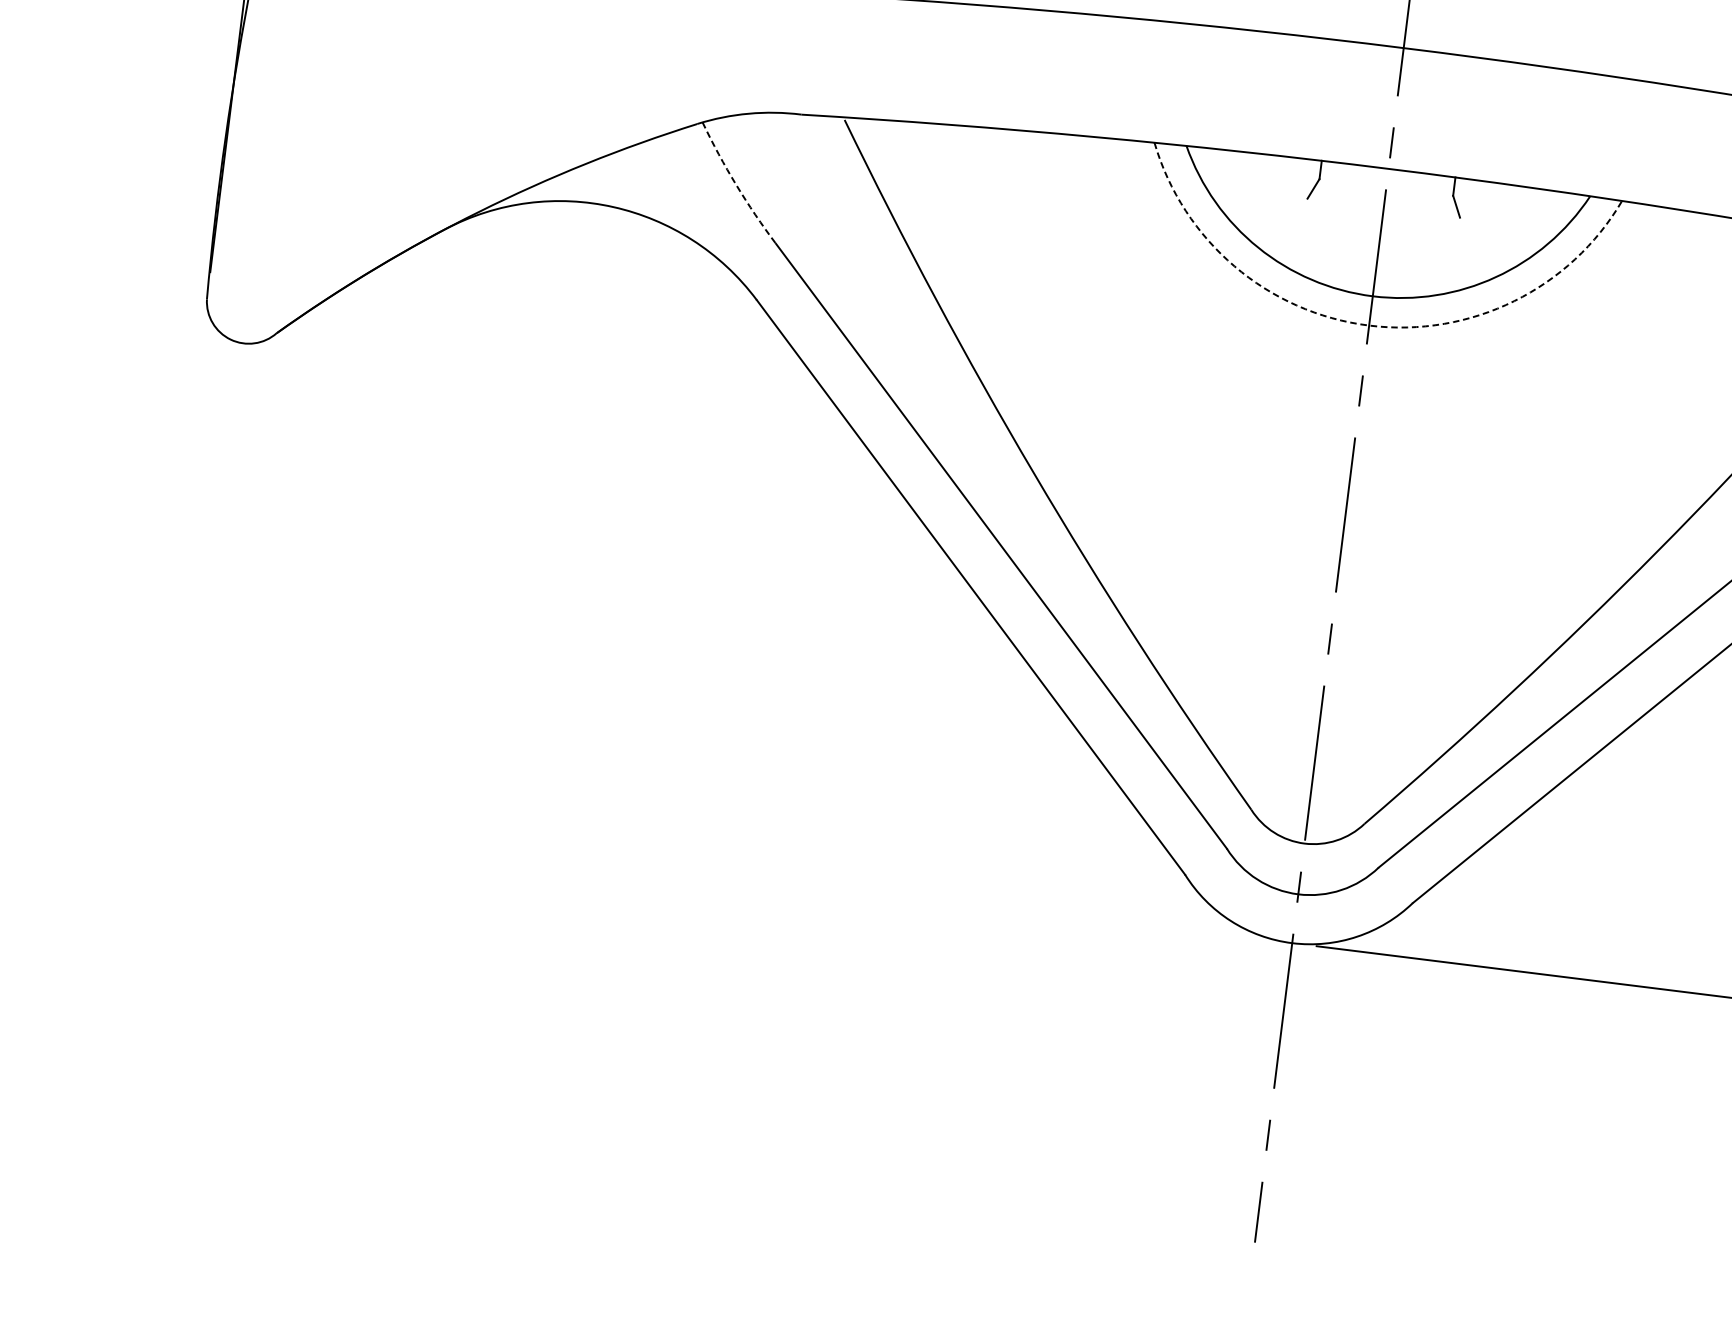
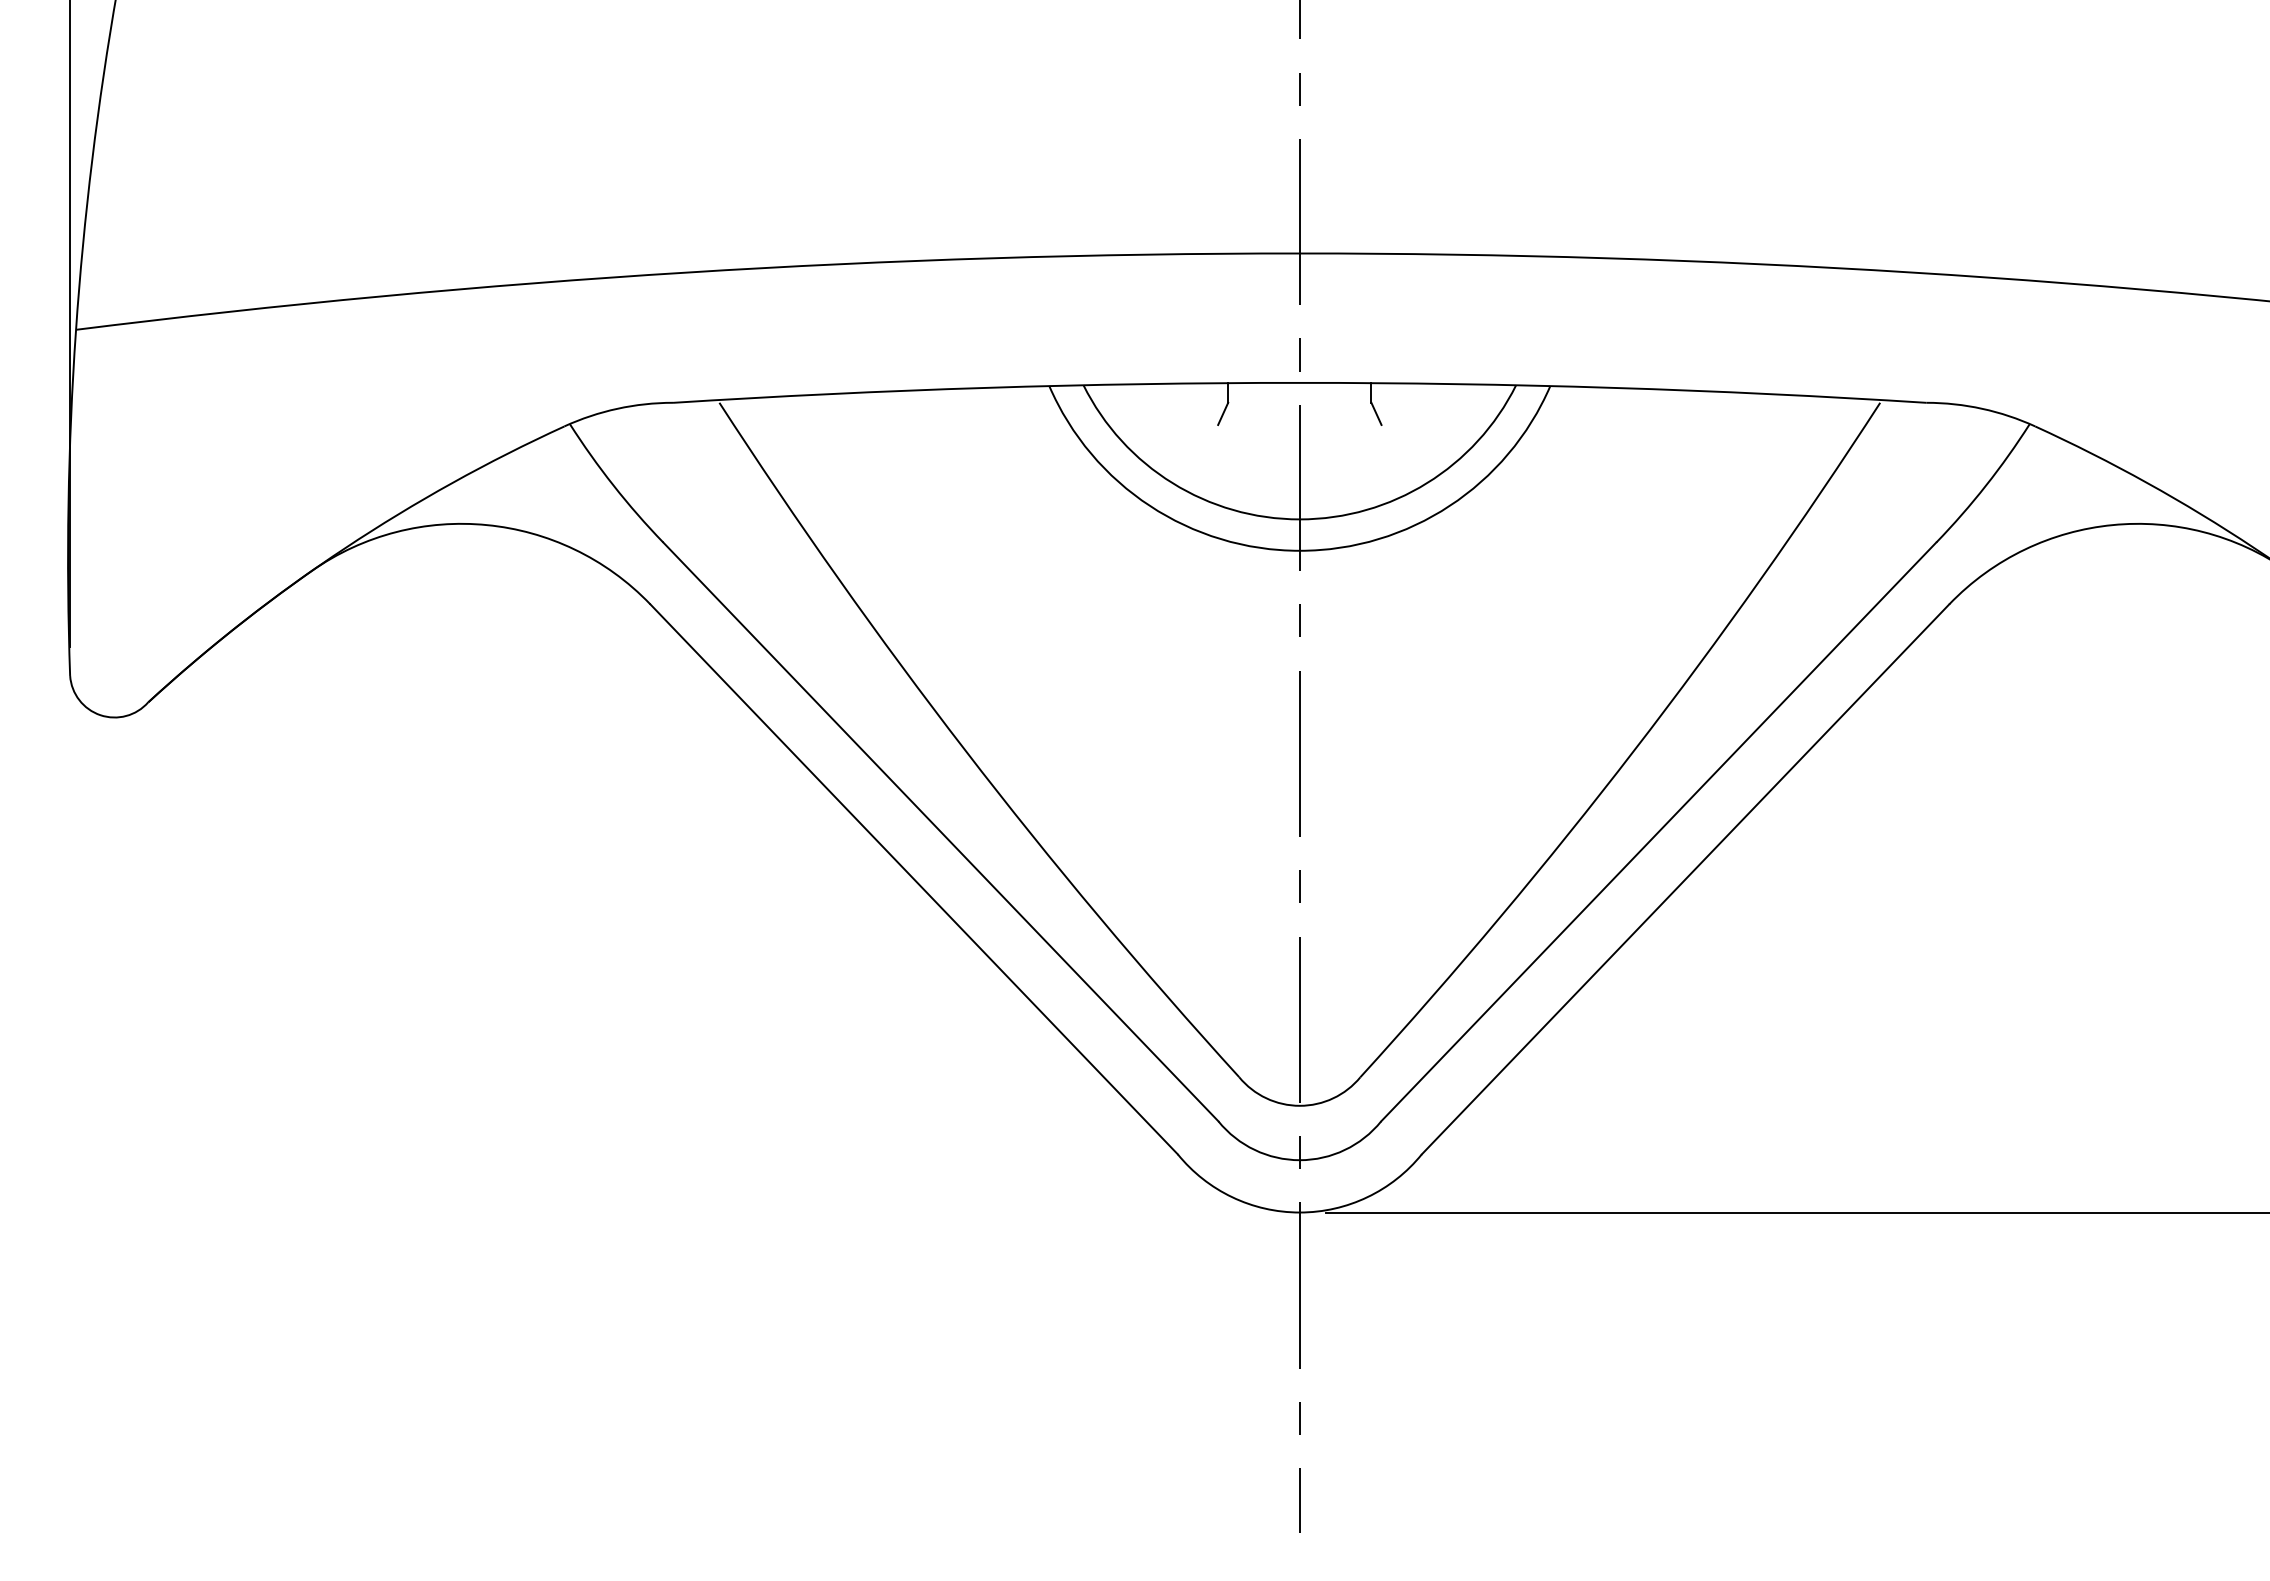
arc: (736, 184) -> (613, 485), dashed -> solid
arc: (1368, 325) -> (1299, 550), dashed -> solid

